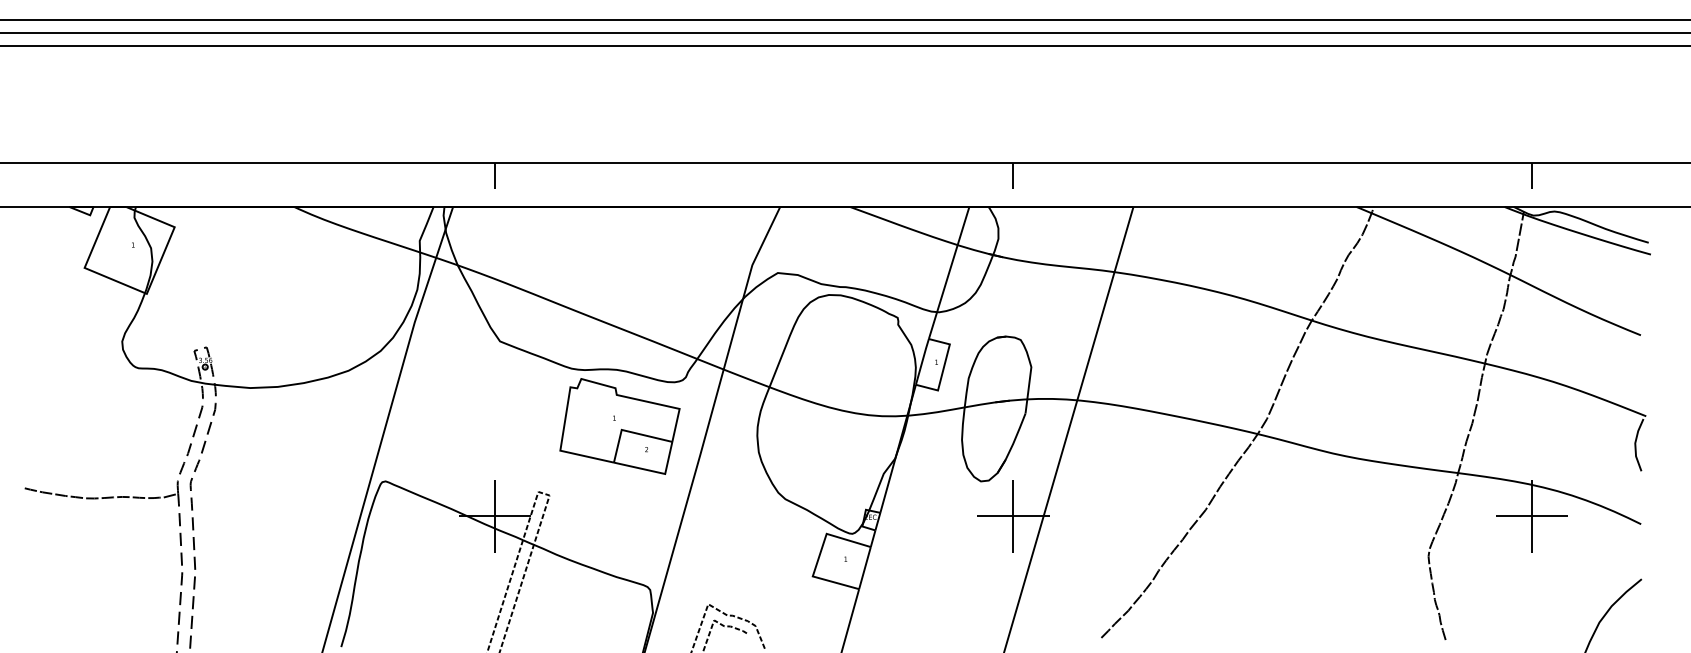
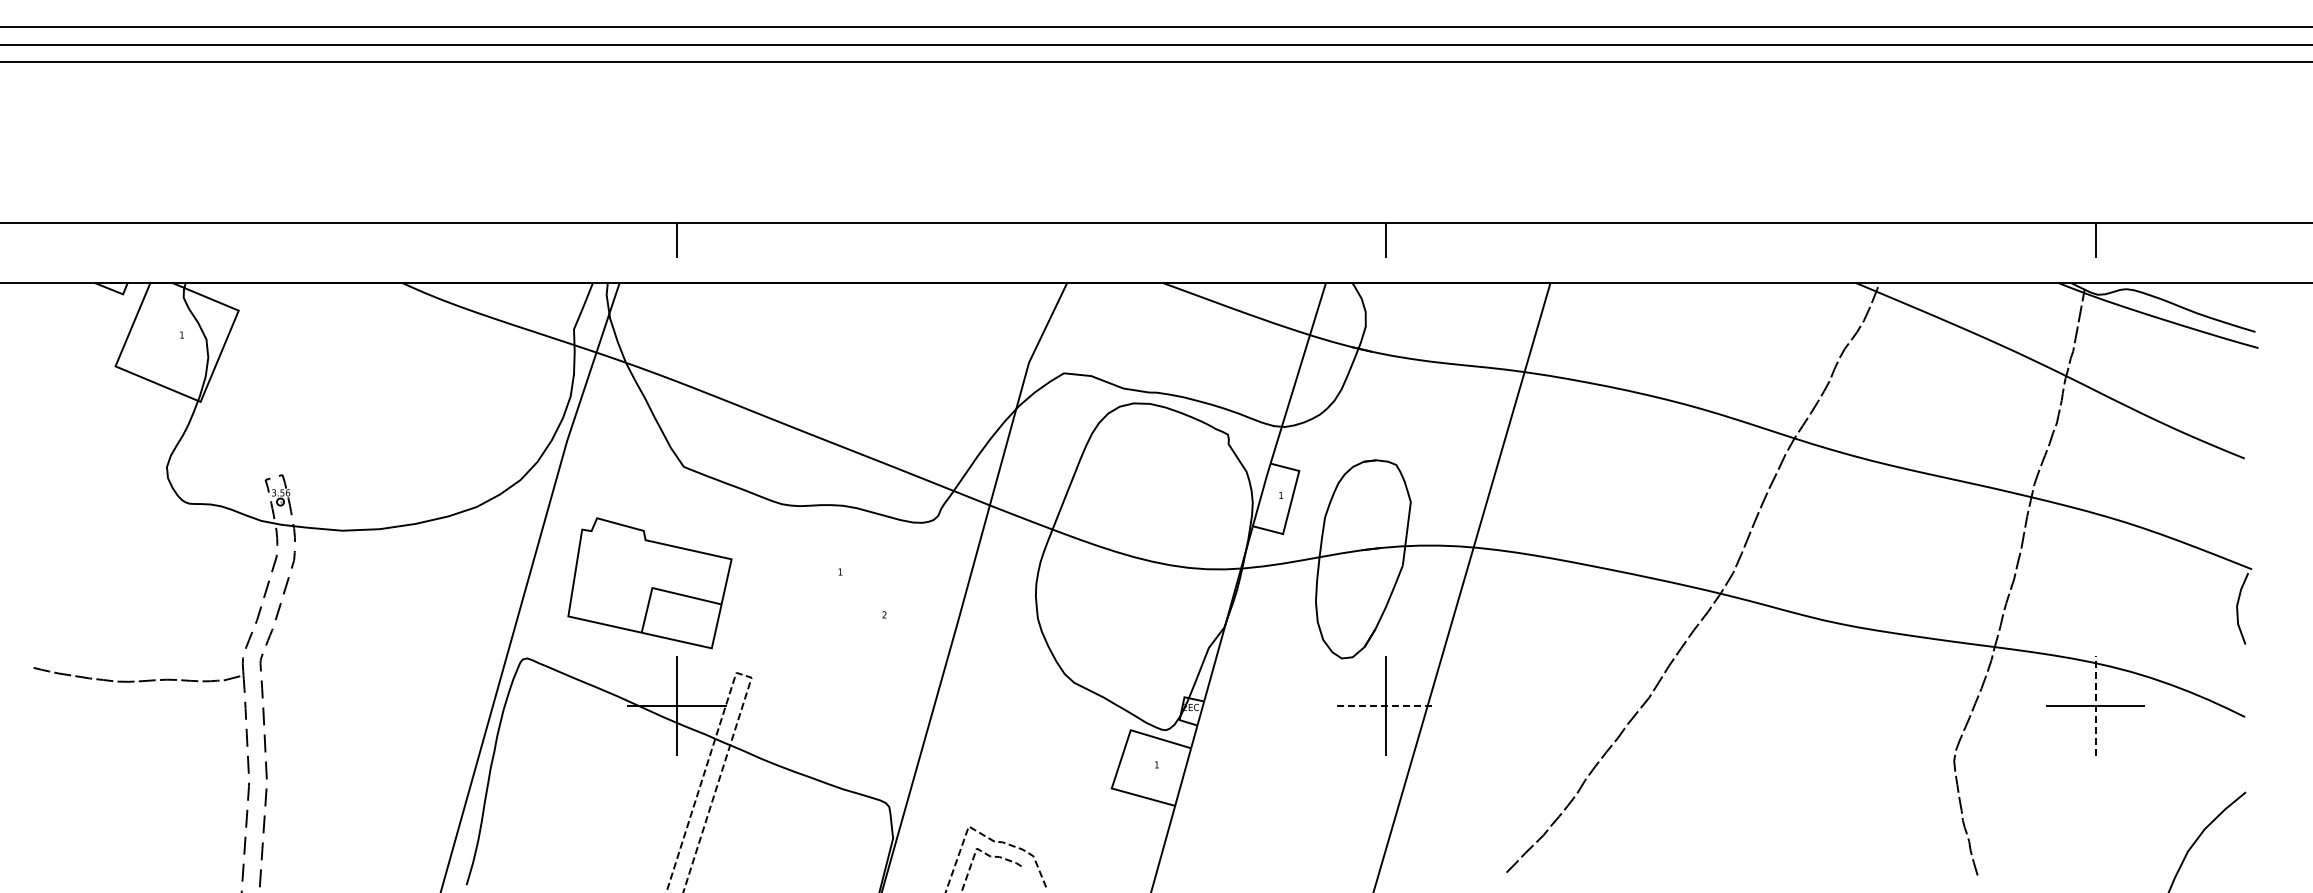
part: (619, 426) -> (649, 583), moved
line: (1013, 516) -> (1386, 706), solid -> dashed
line: (1531, 516) -> (2095, 706), solid -> dashed

